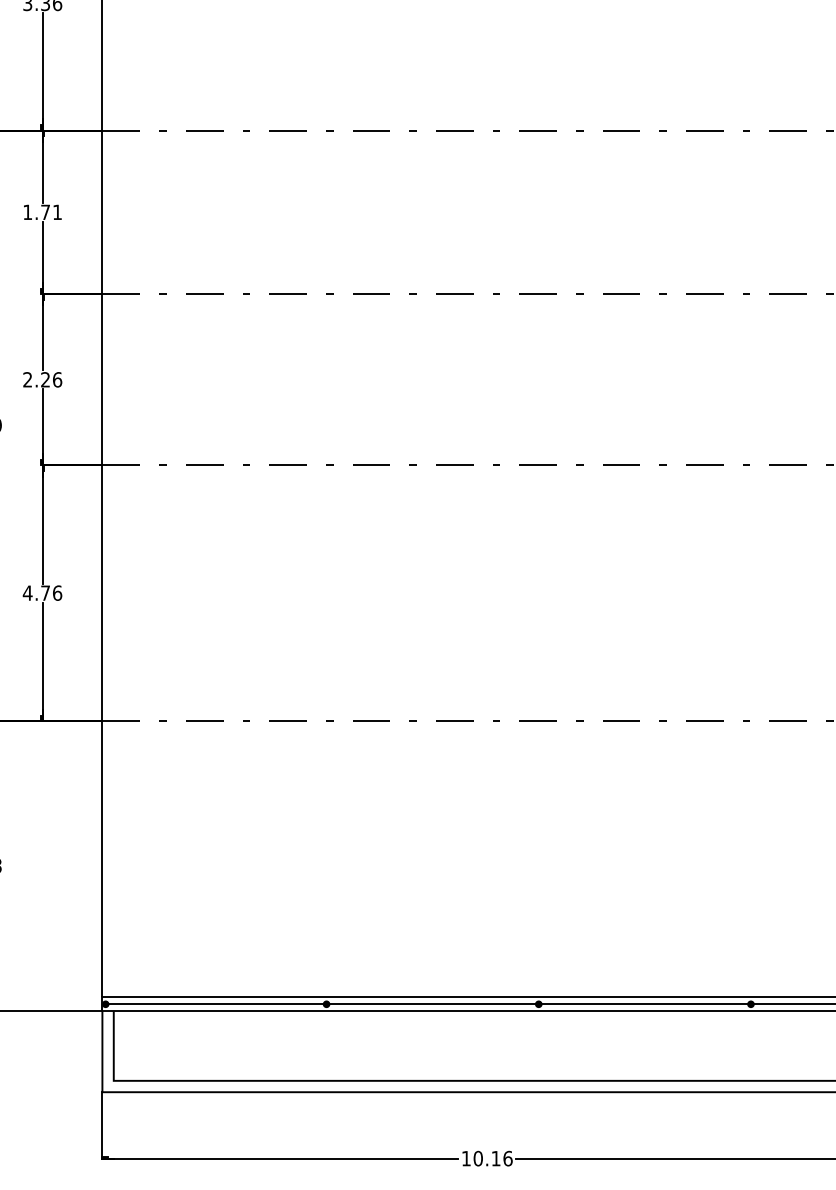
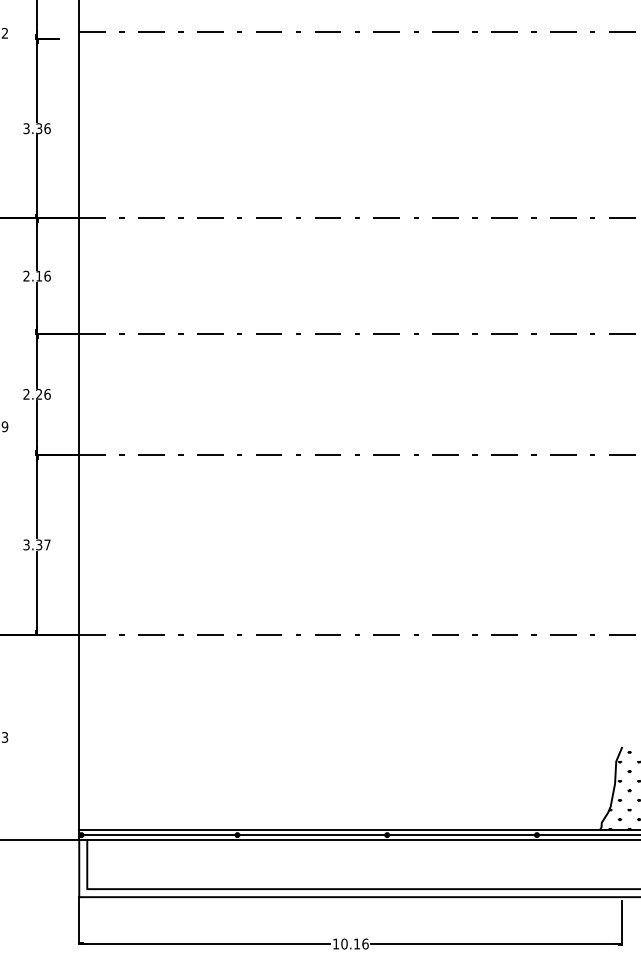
text: (41, 211) -> (36, 275), 1.71 -> 2.16
text: (41, 592) -> (36, 544), 4.76 -> 3.37

